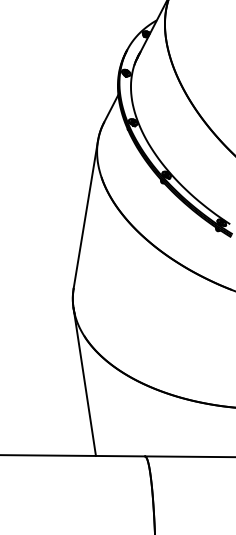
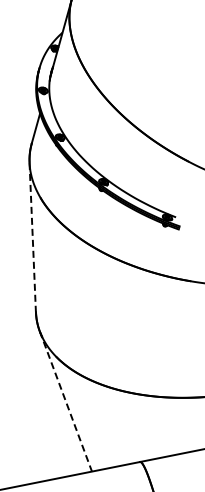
line: (85, 214) -> (32, 237), solid -> dashed
line: (84, 382) -> (65, 402), solid -> dashed

